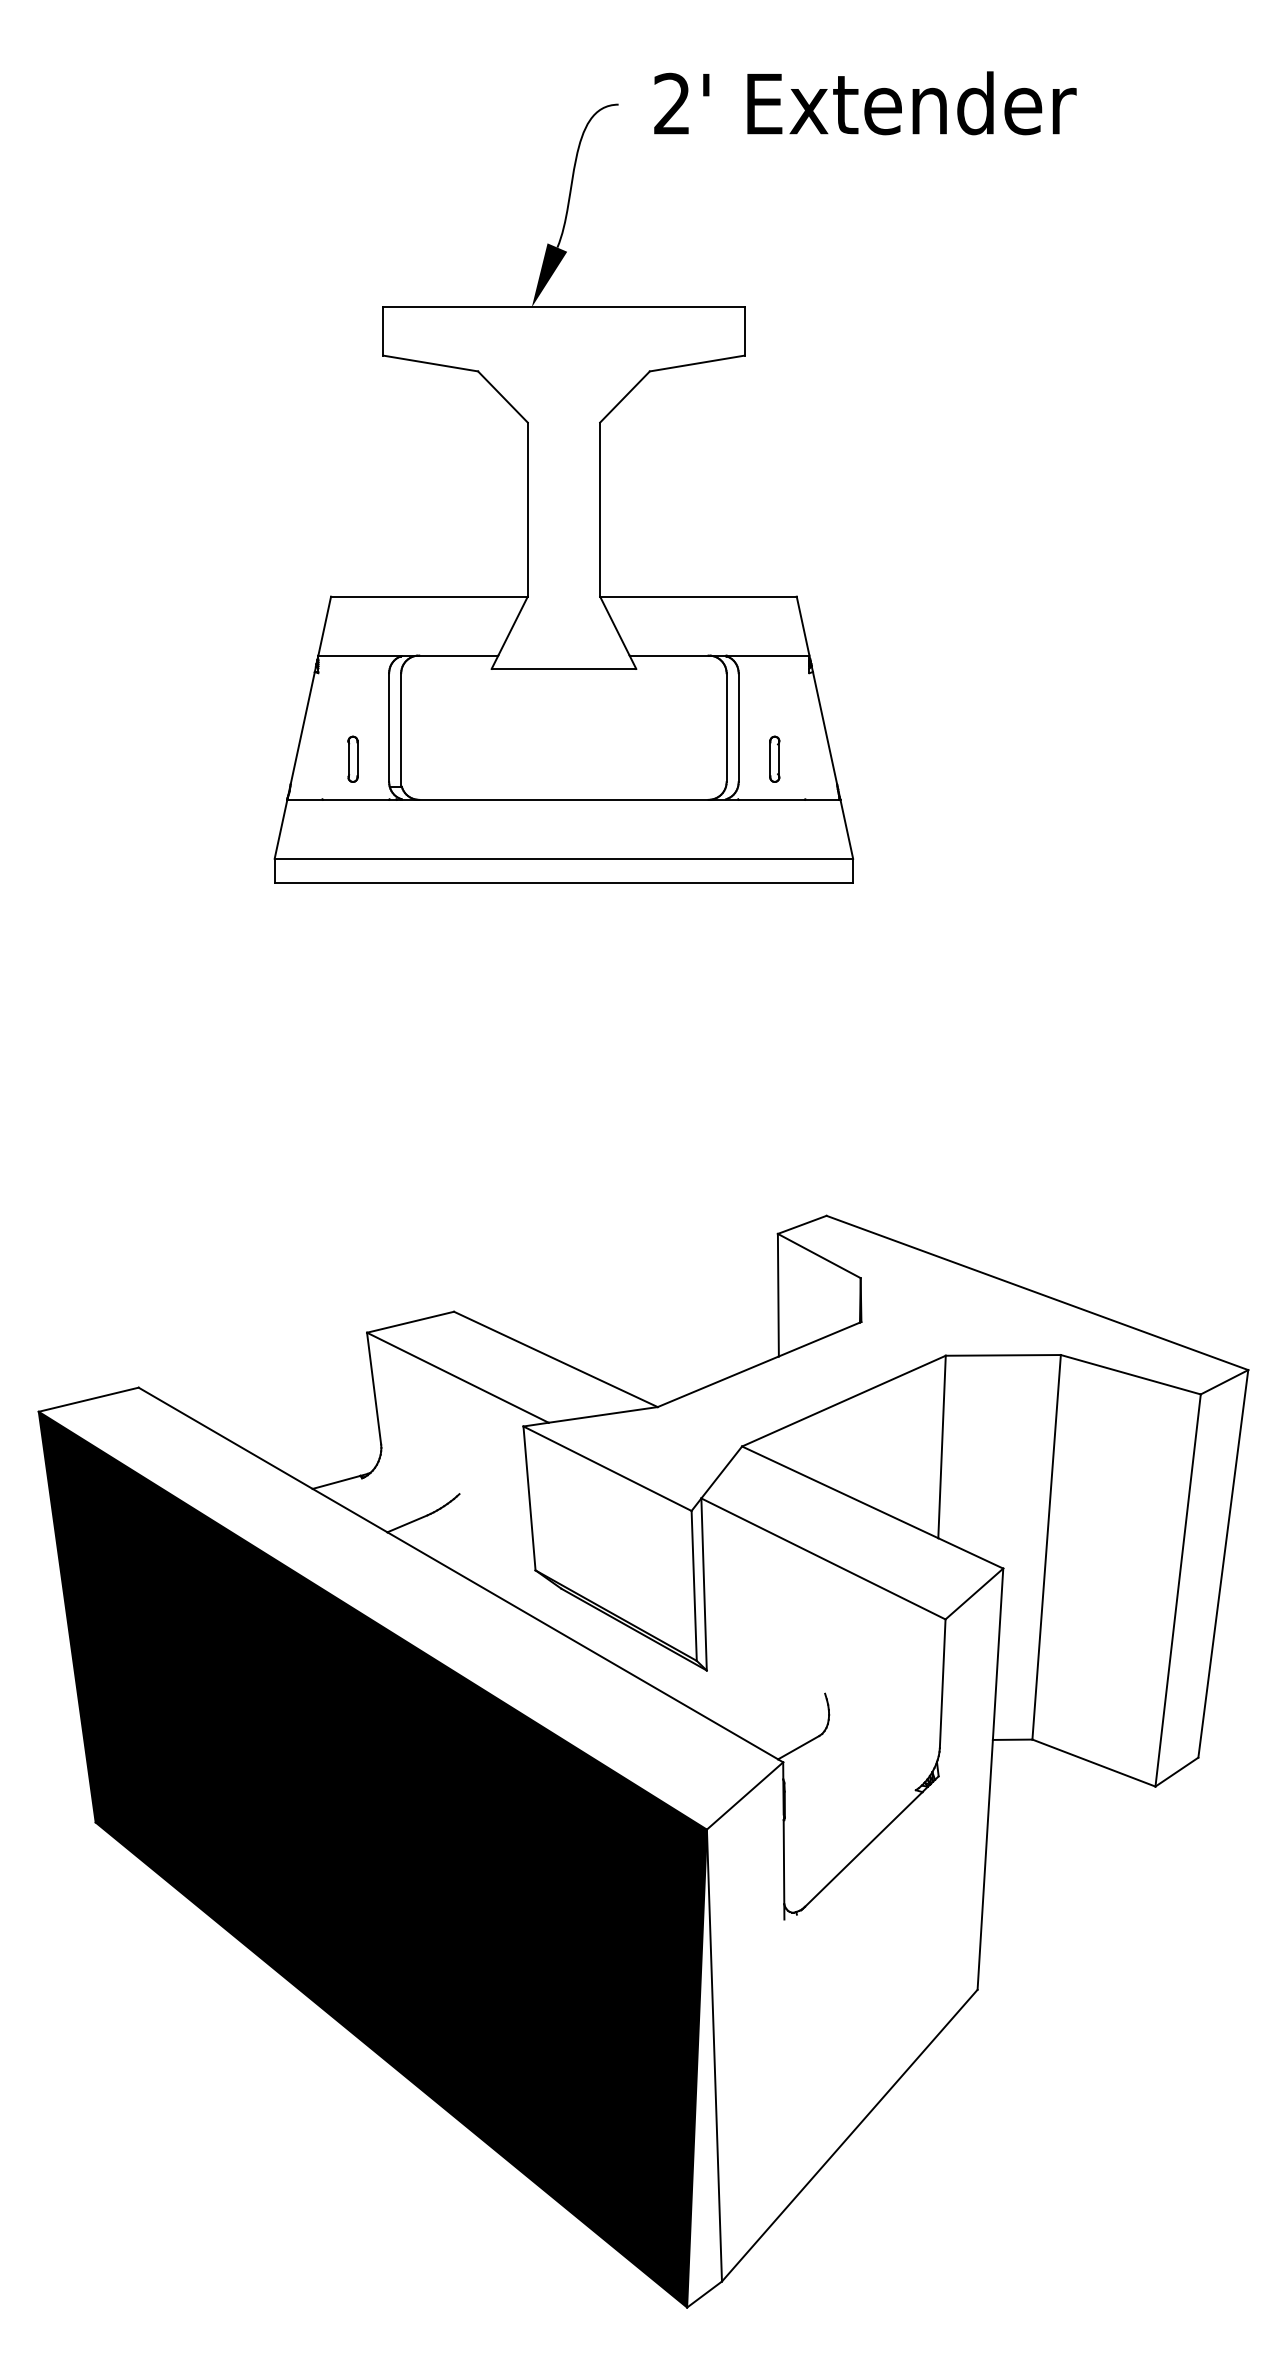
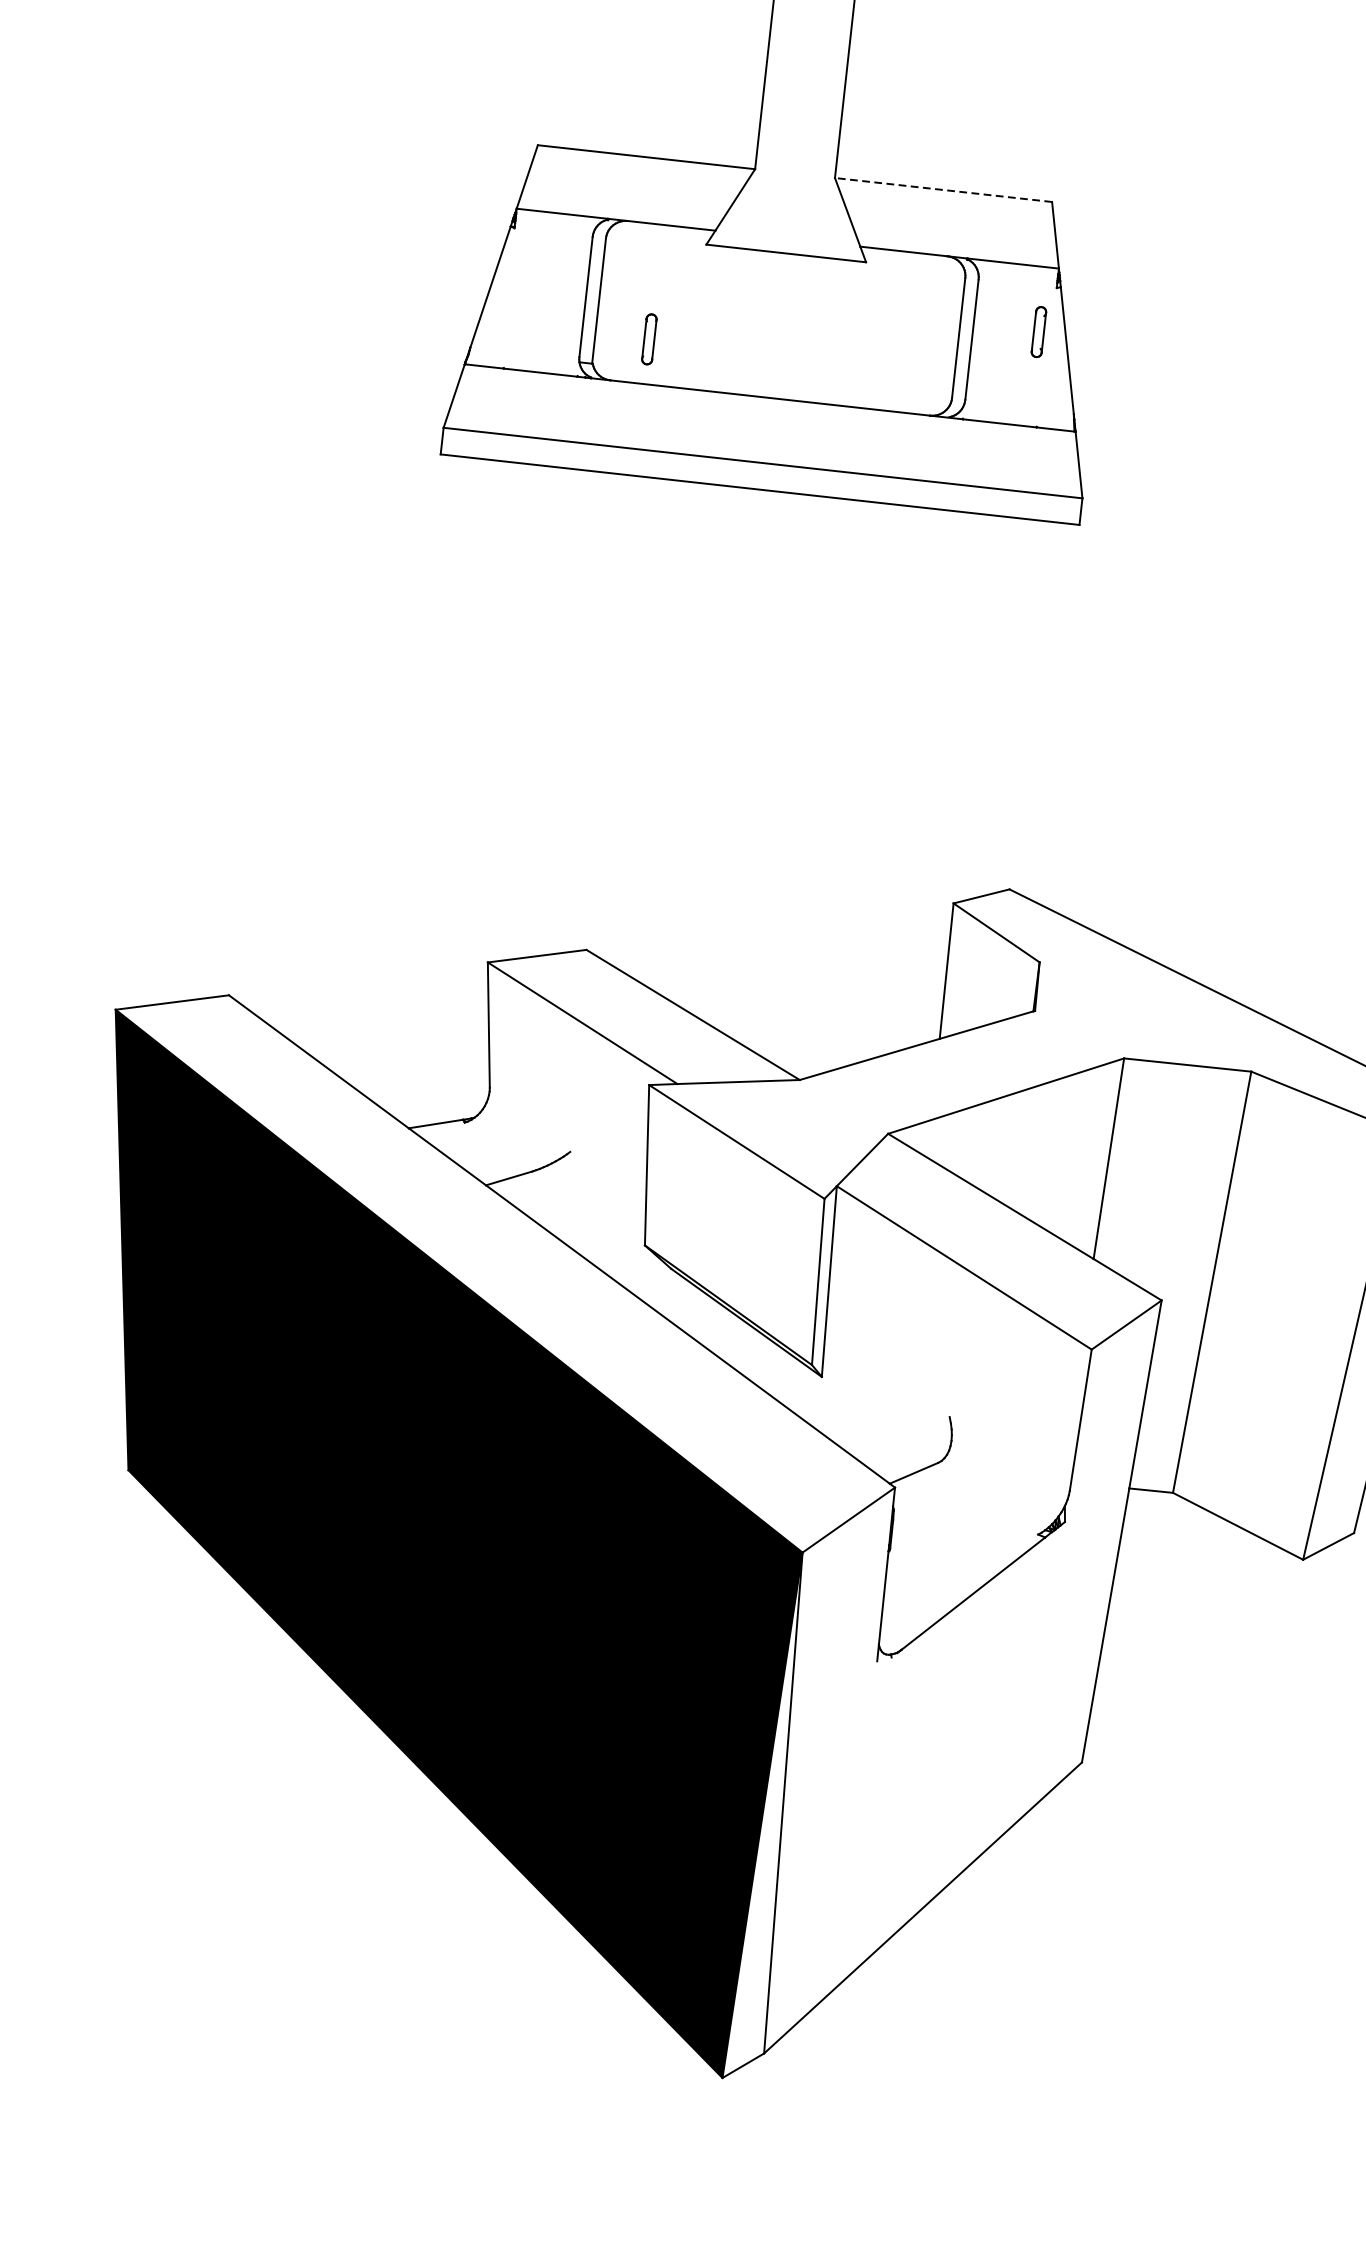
line: (697, 596) -> (942, 189), solid -> dashed
part: (352, 758) -> (648, 338), moved
part: (774, 758) -> (1038, 331), moved

